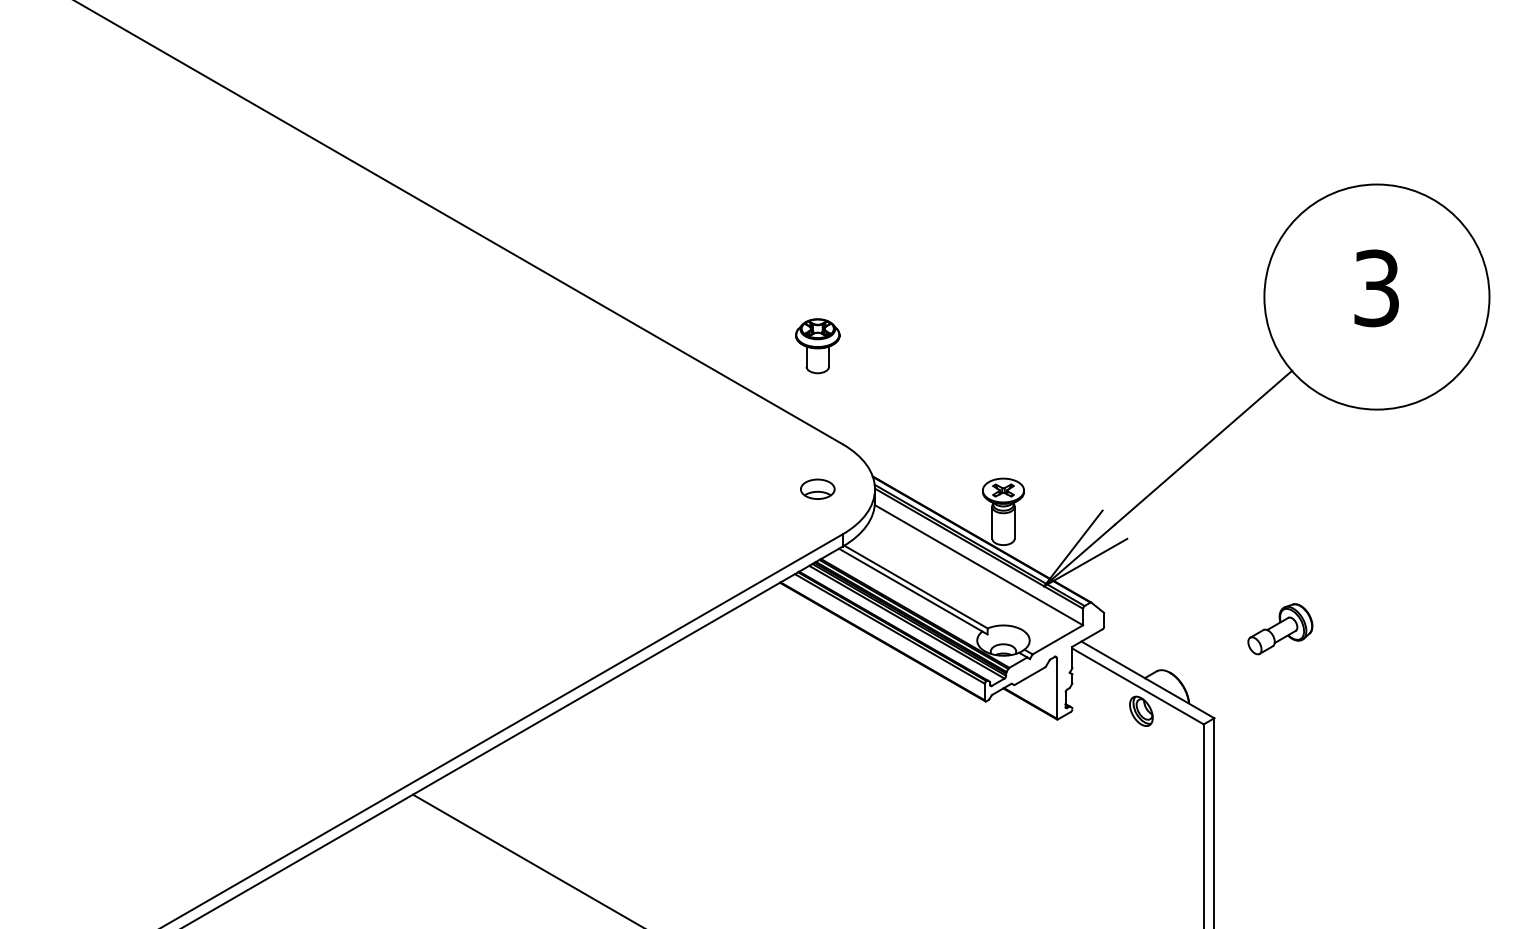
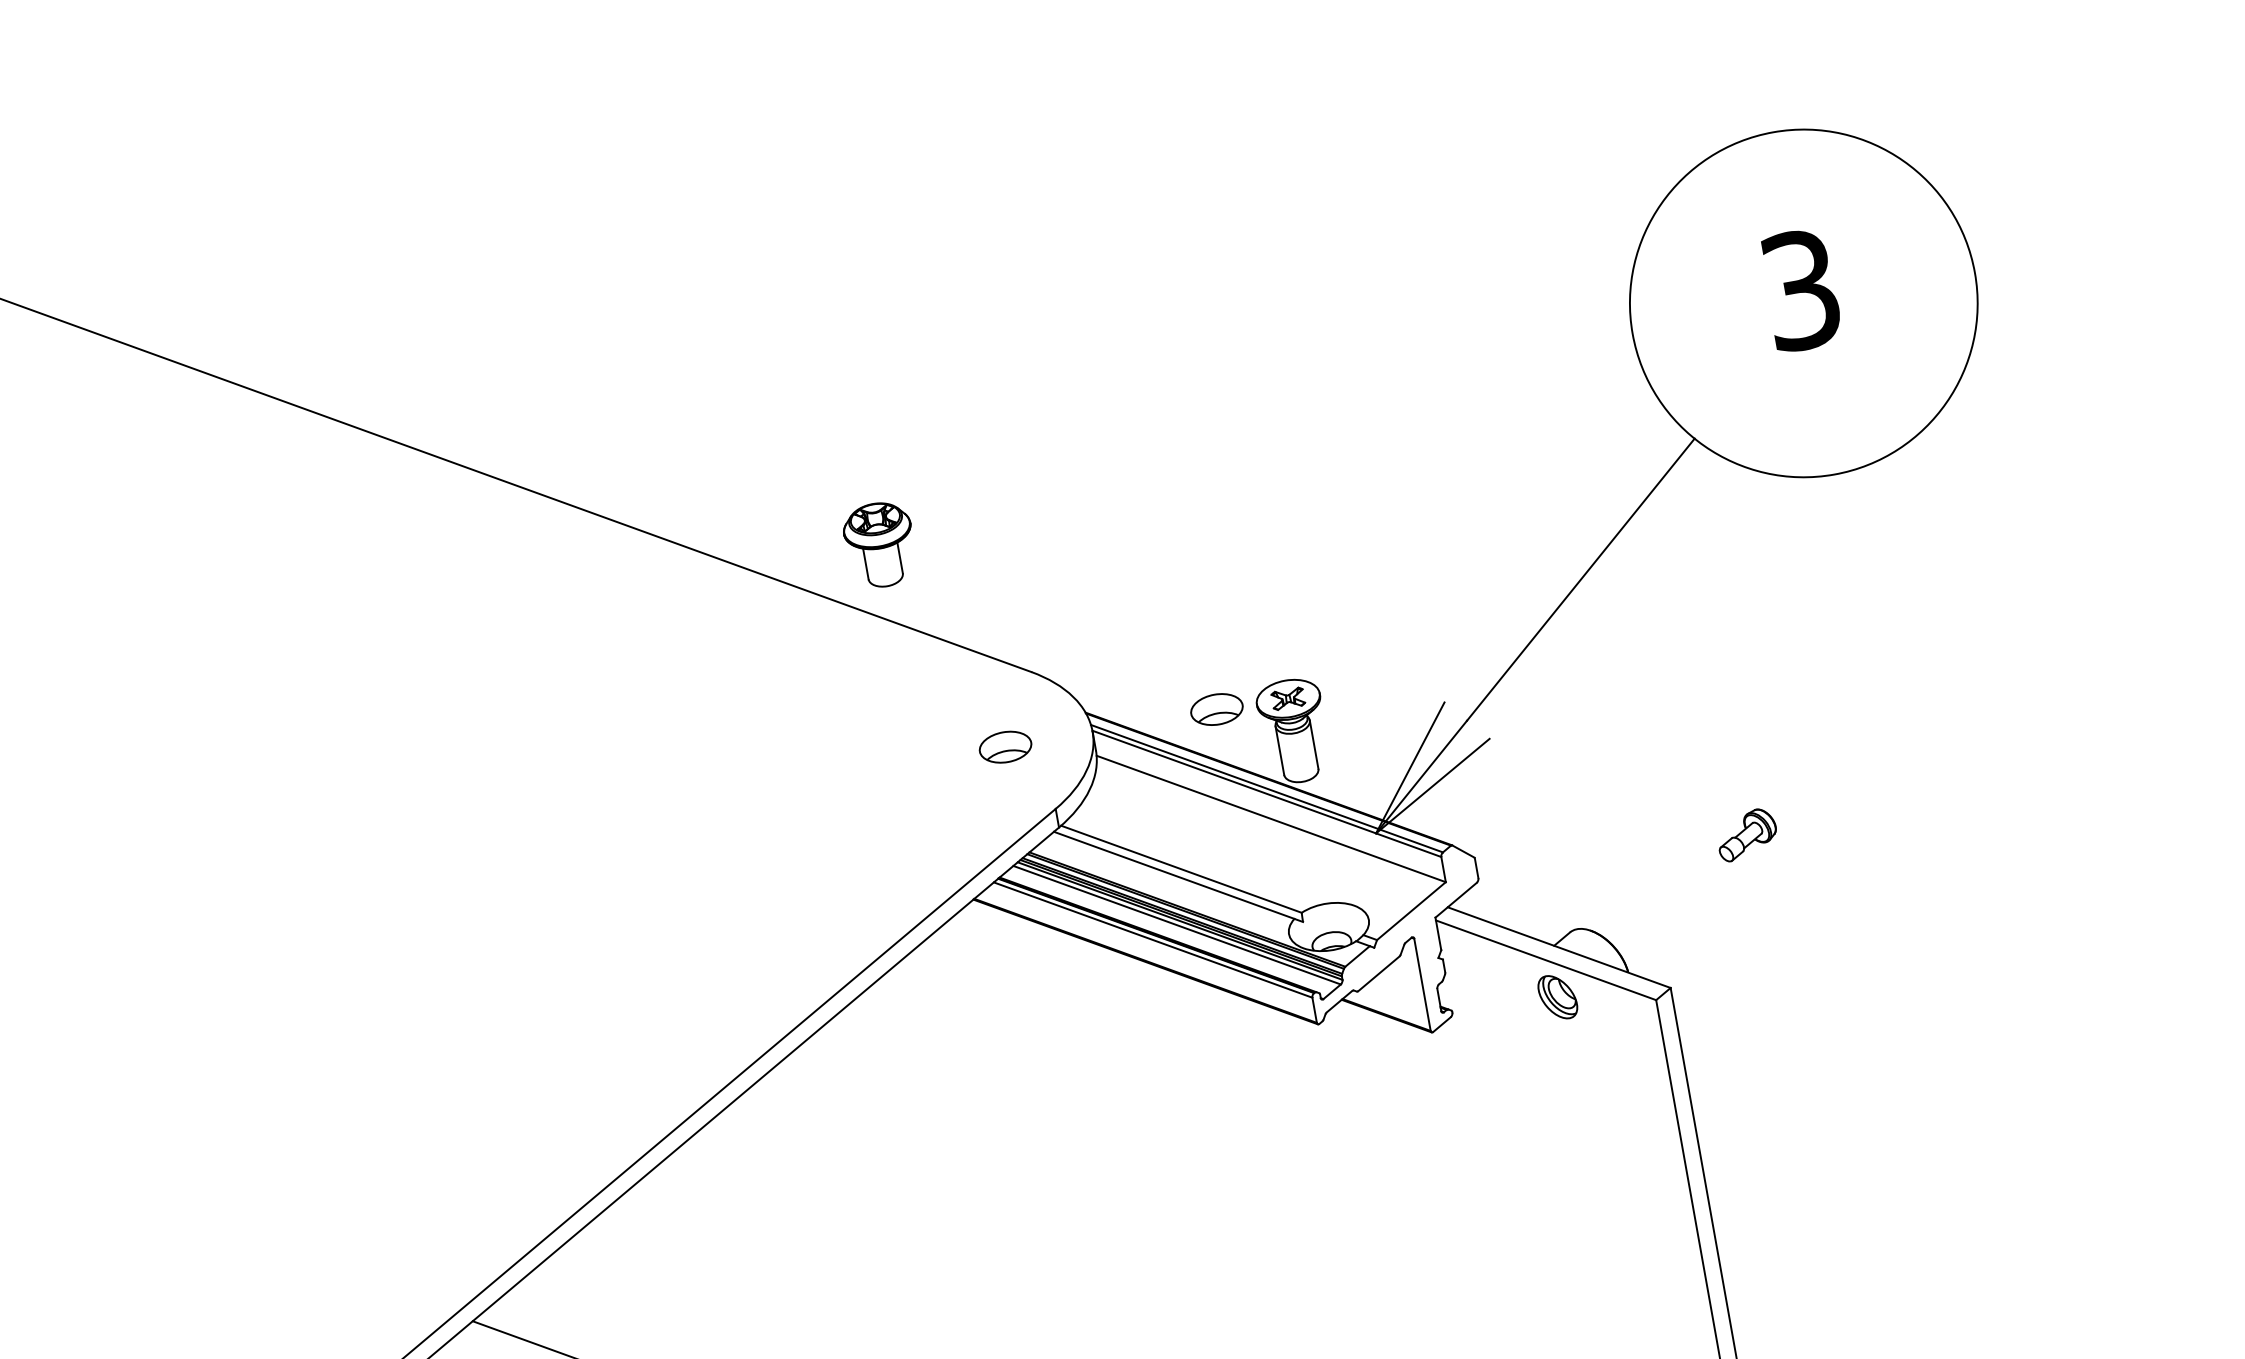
part: (817, 346) -> (879, 545), moved
part: (956, 488) -> (1216, 708), added
part: (1280, 629) -> (1747, 835), size x0.6

